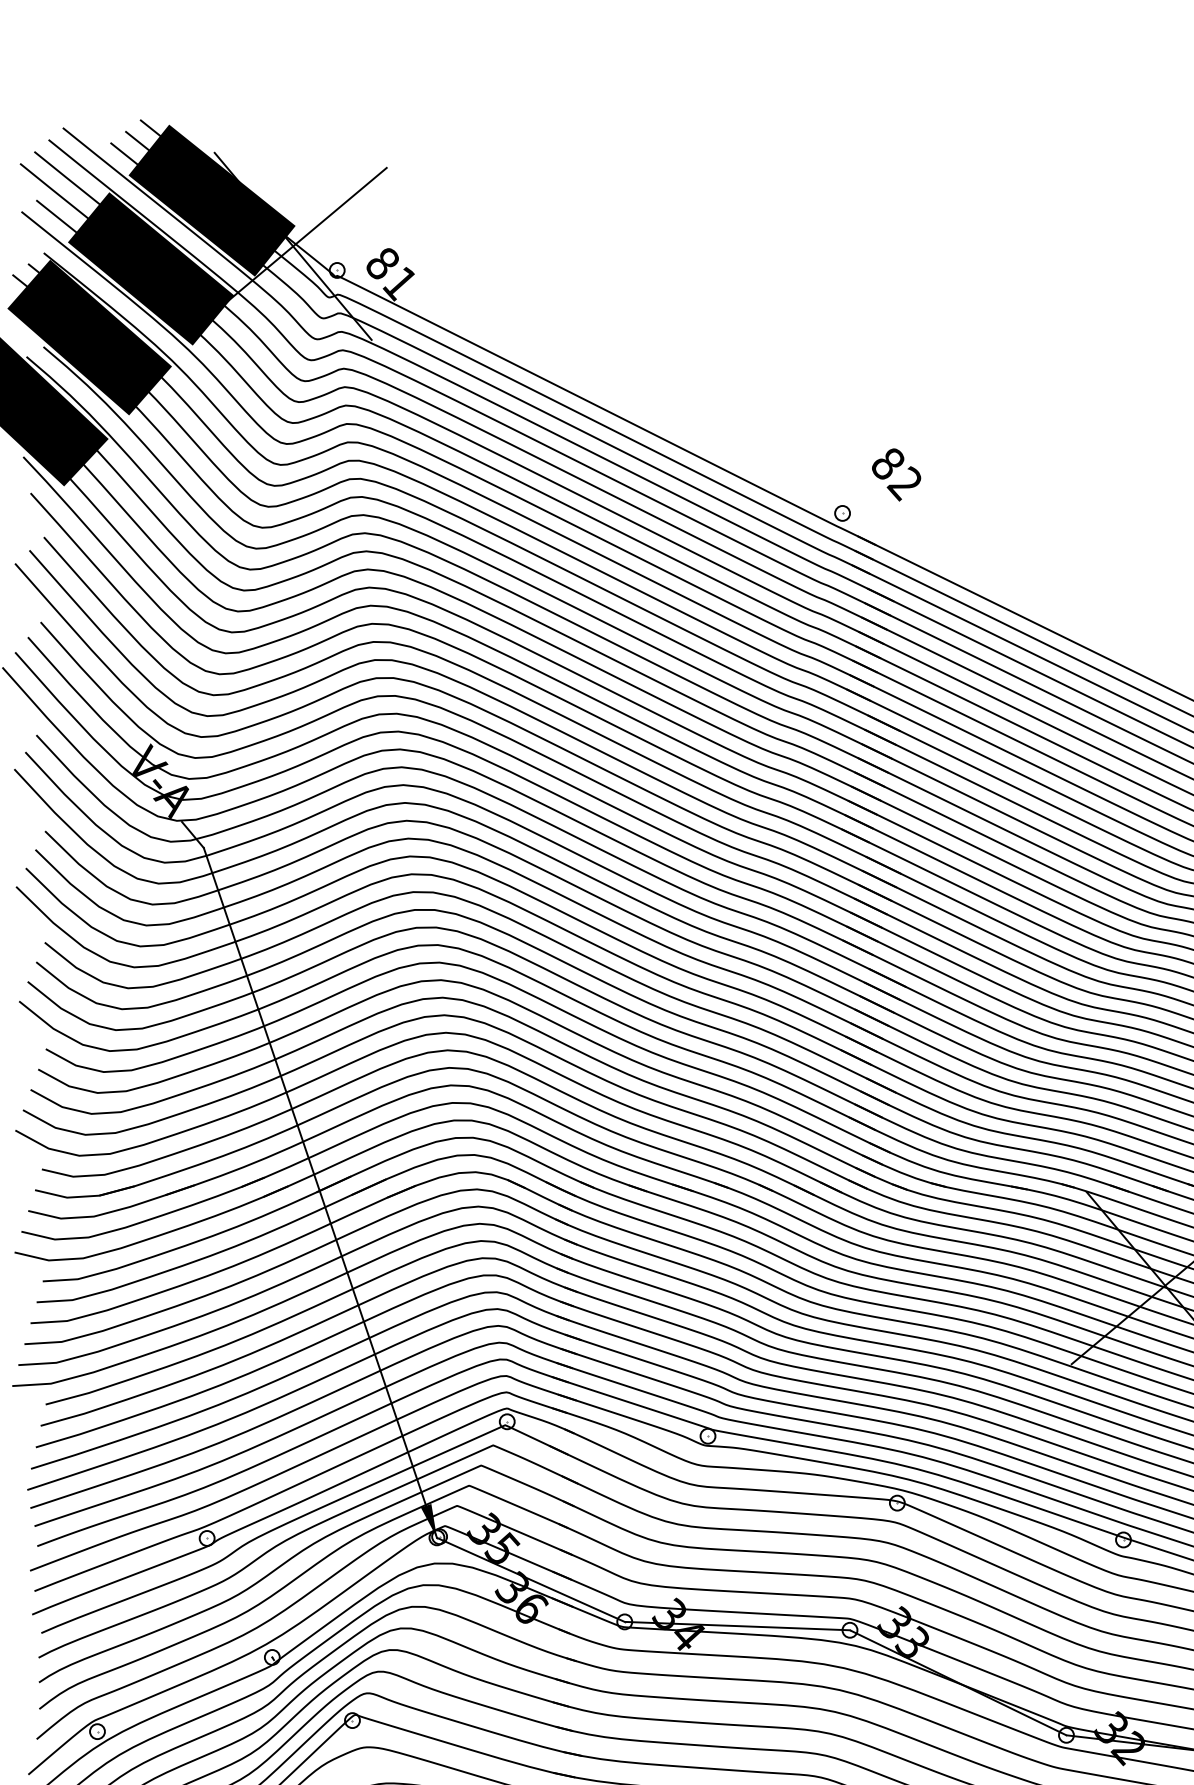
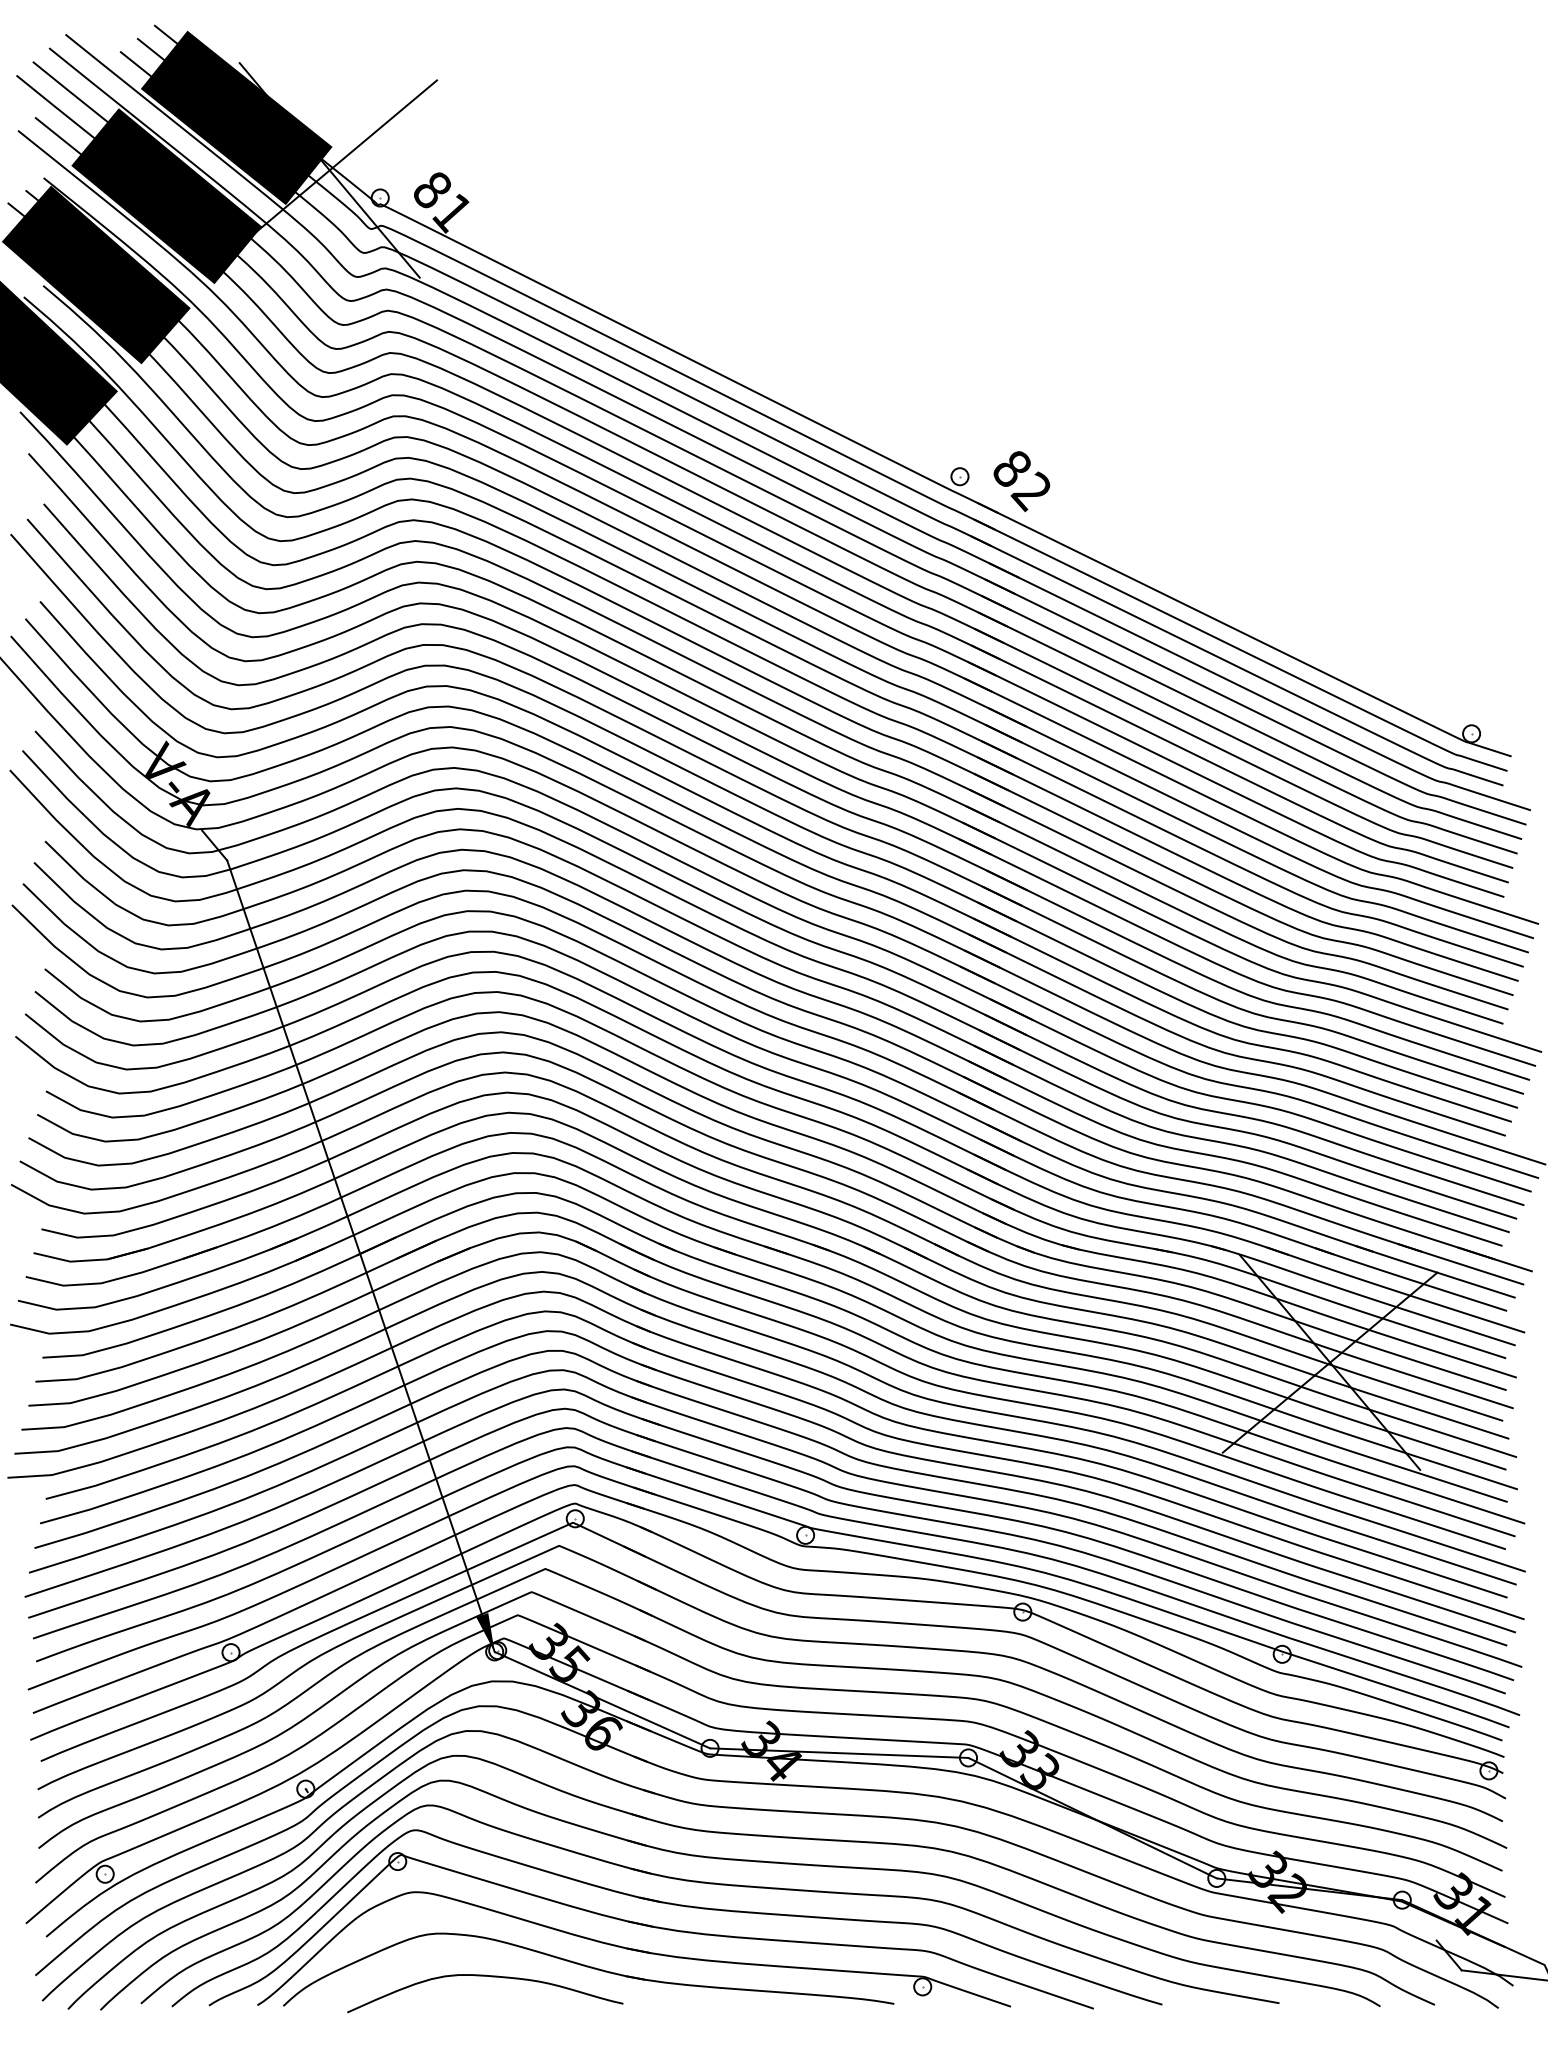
text: (896, 474) -> (1021, 481), moved

